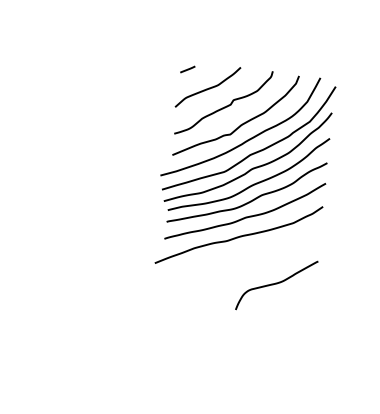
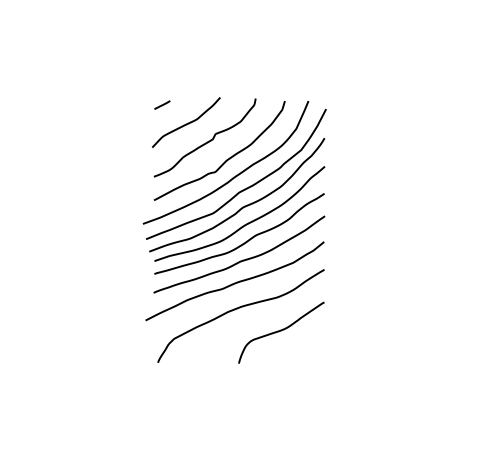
curve: (238, 260) -> (237, 309), added

